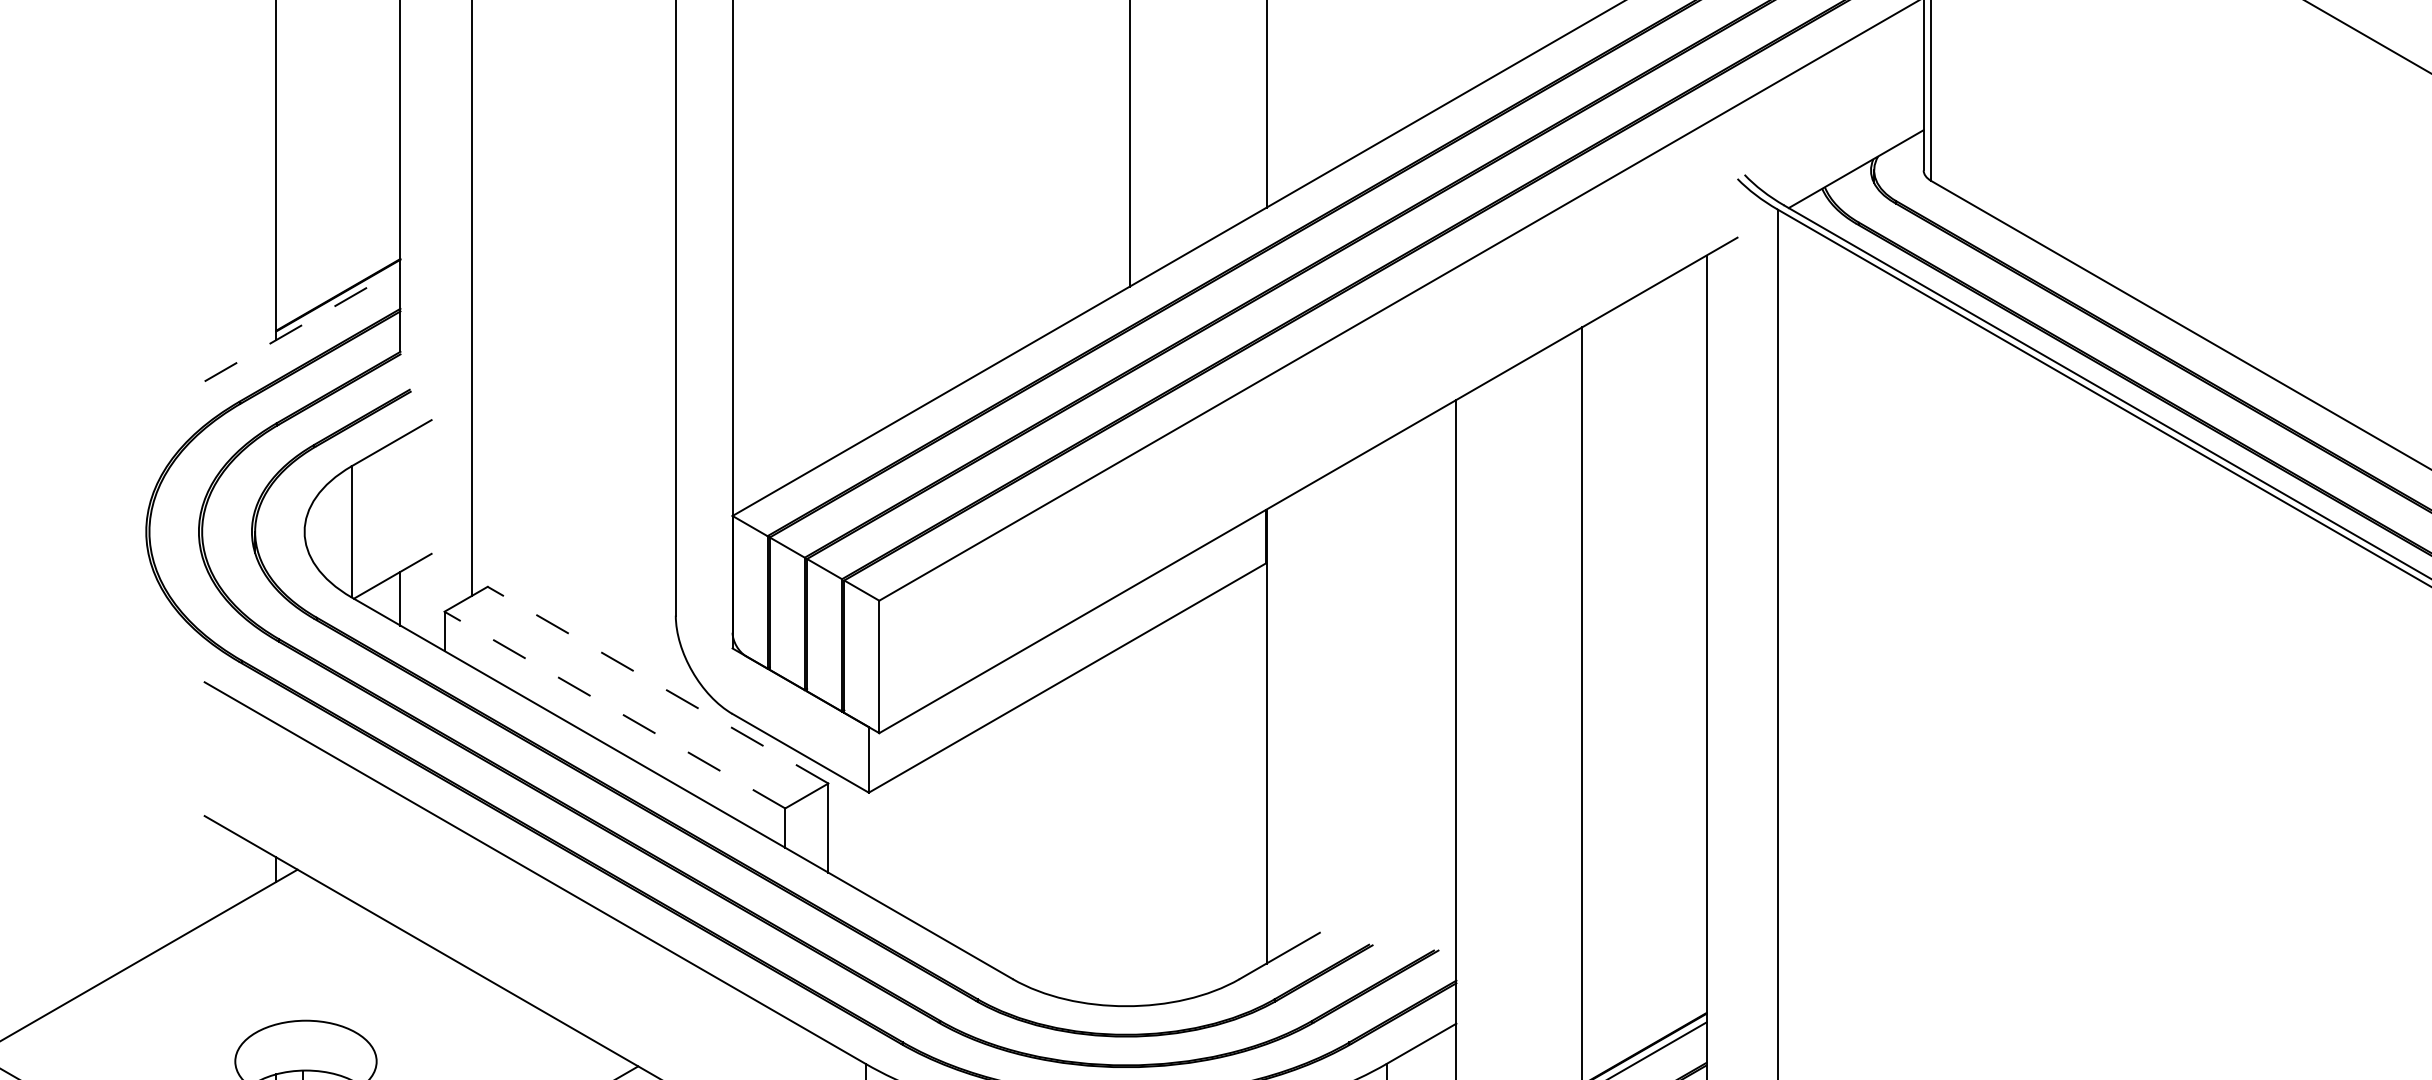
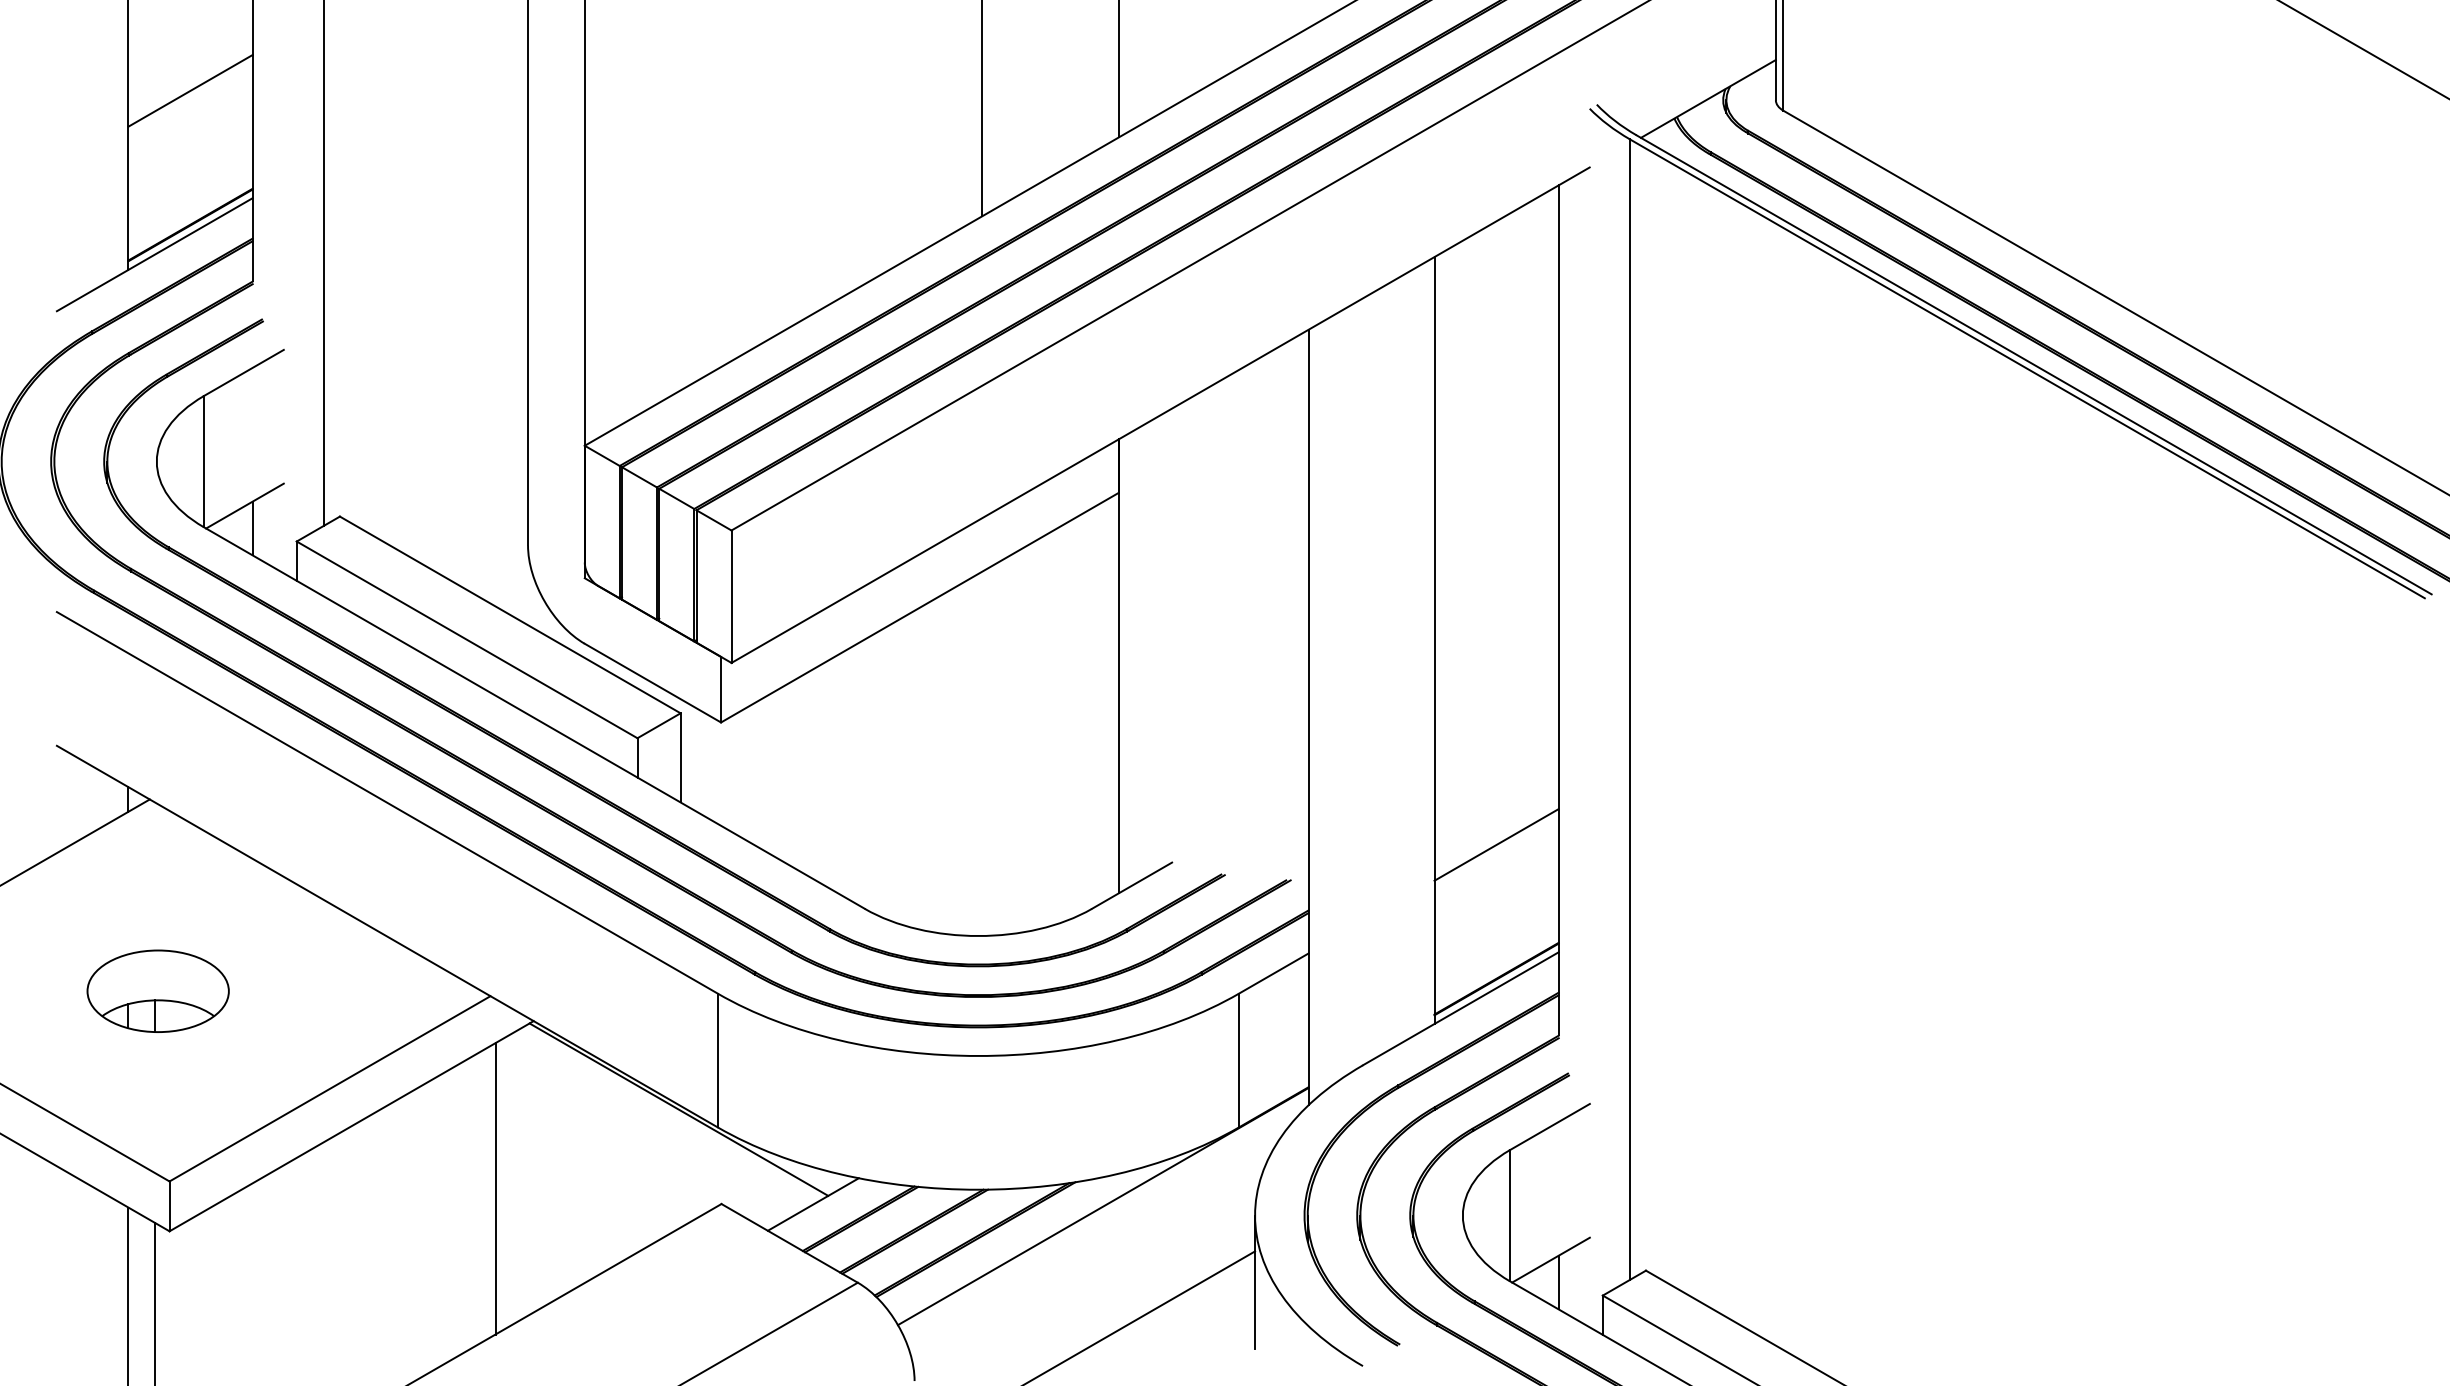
line: (338, 160) -> (190, 90), added
line: (303, 324) -> (155, 254), dashed -> solid
line: (658, 684) -> (510, 614), dashed -> solid
line: (615, 709) -> (467, 639), dashed -> solid
line: (1644, 914) -> (1496, 844), added

